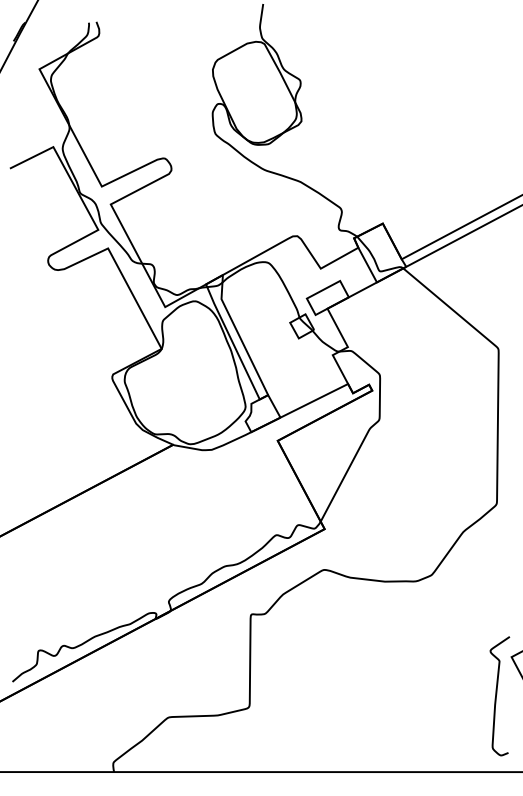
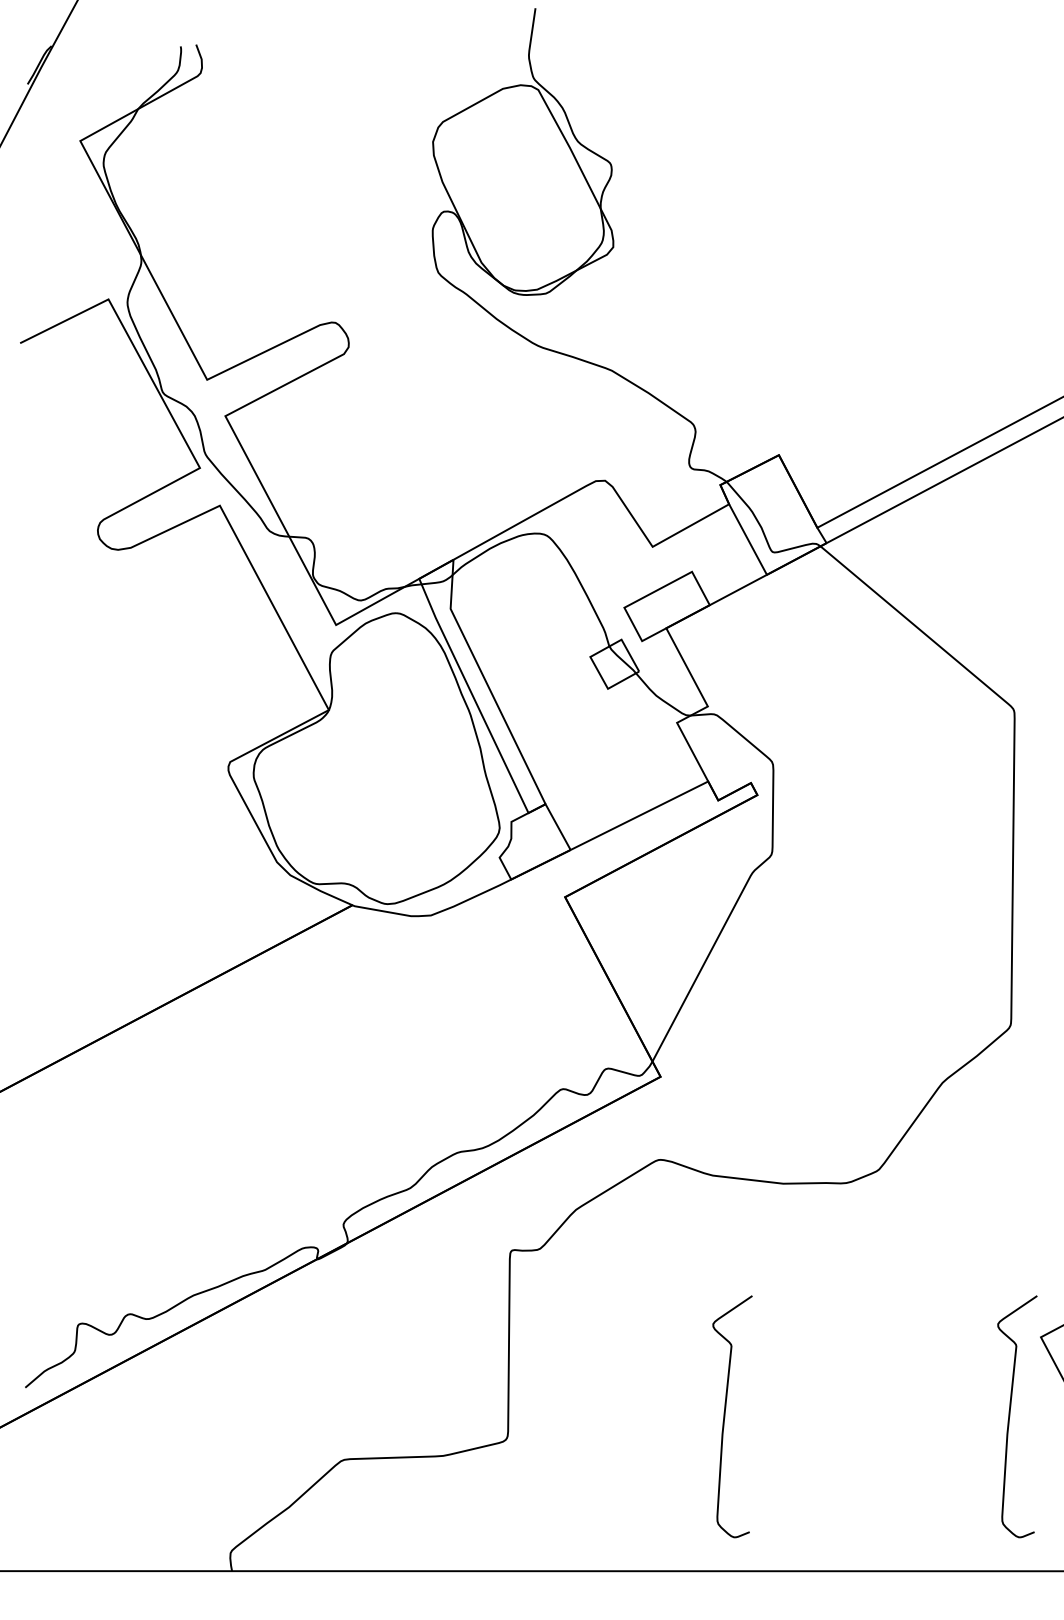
curve: (357, 694) -> (727, 1413), added

